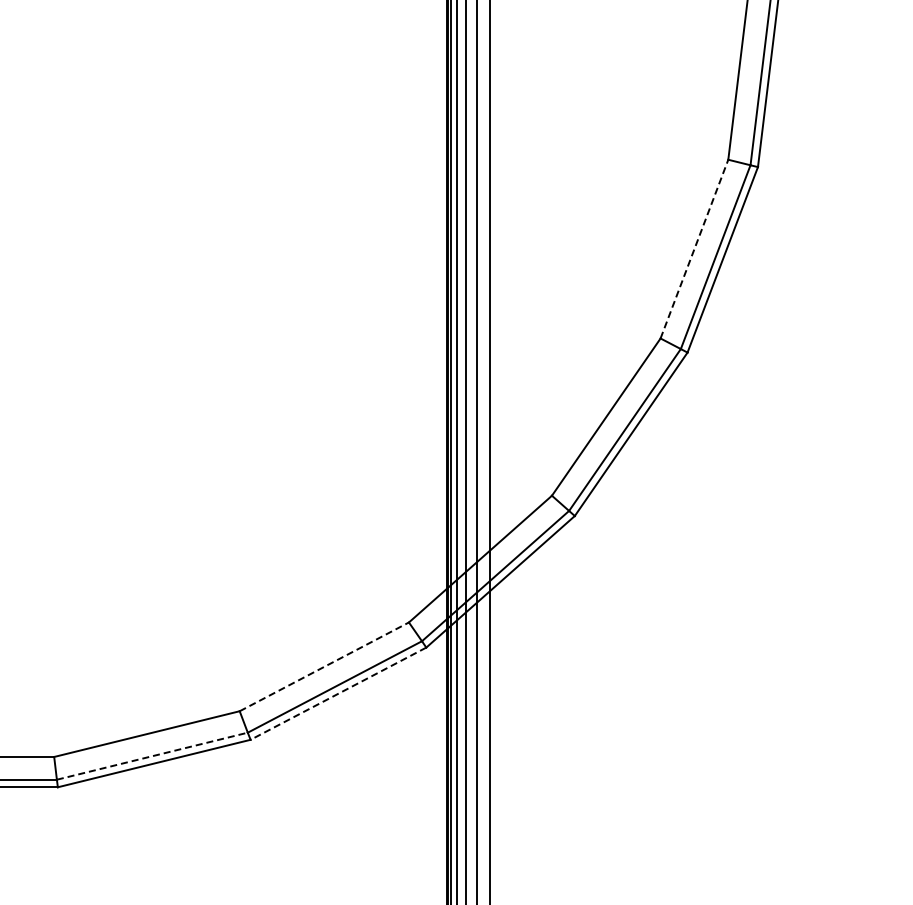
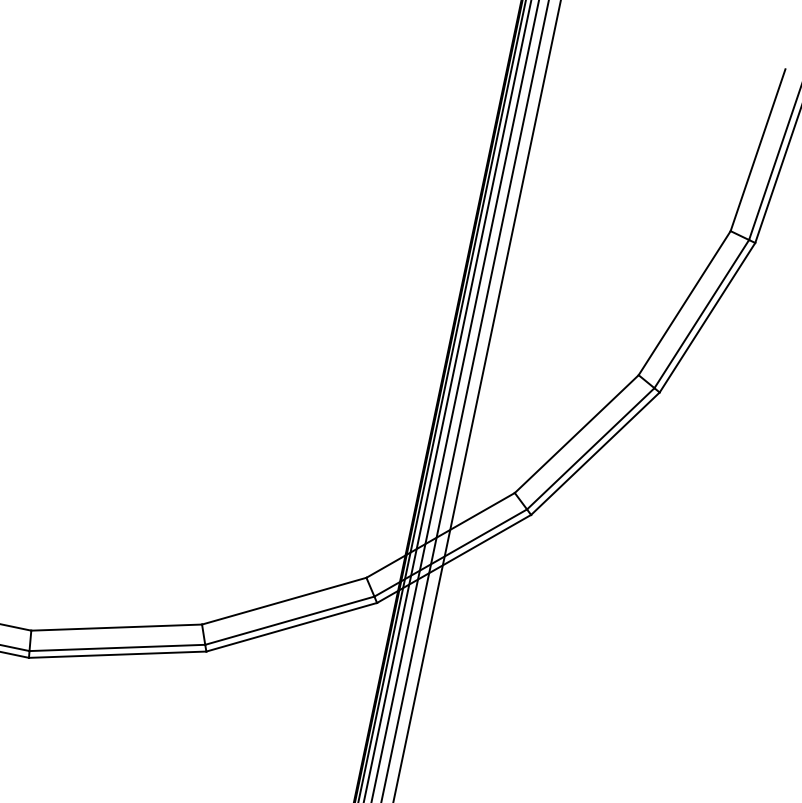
line: (694, 249) -> (684, 303), dashed -> solid
line: (324, 666) -> (284, 600), dashed -> solid
line: (338, 693) -> (291, 627), dashed -> solid
line: (152, 756) -> (117, 648), dashed -> solid

